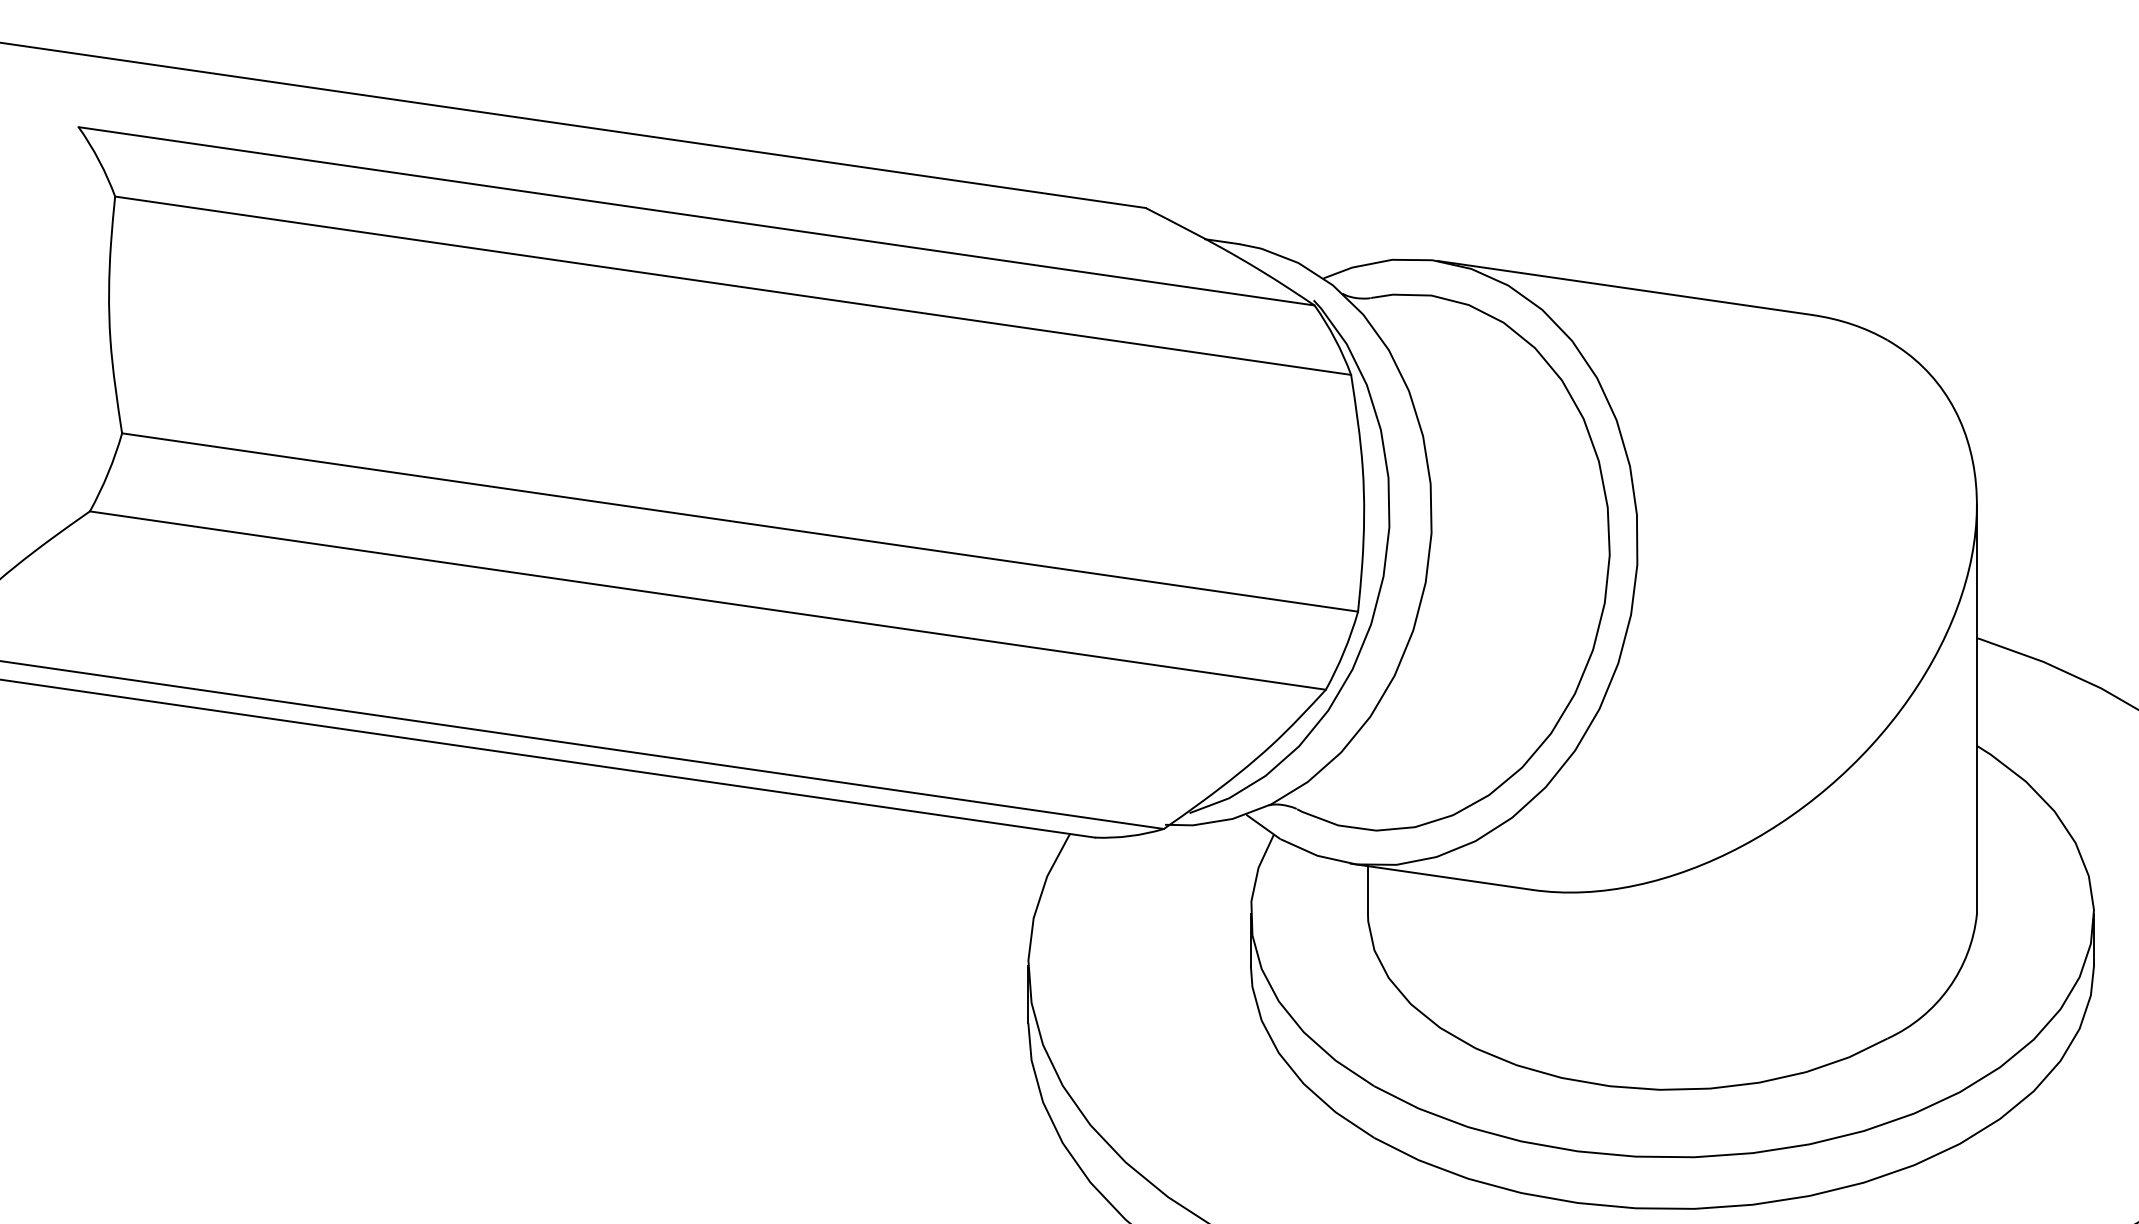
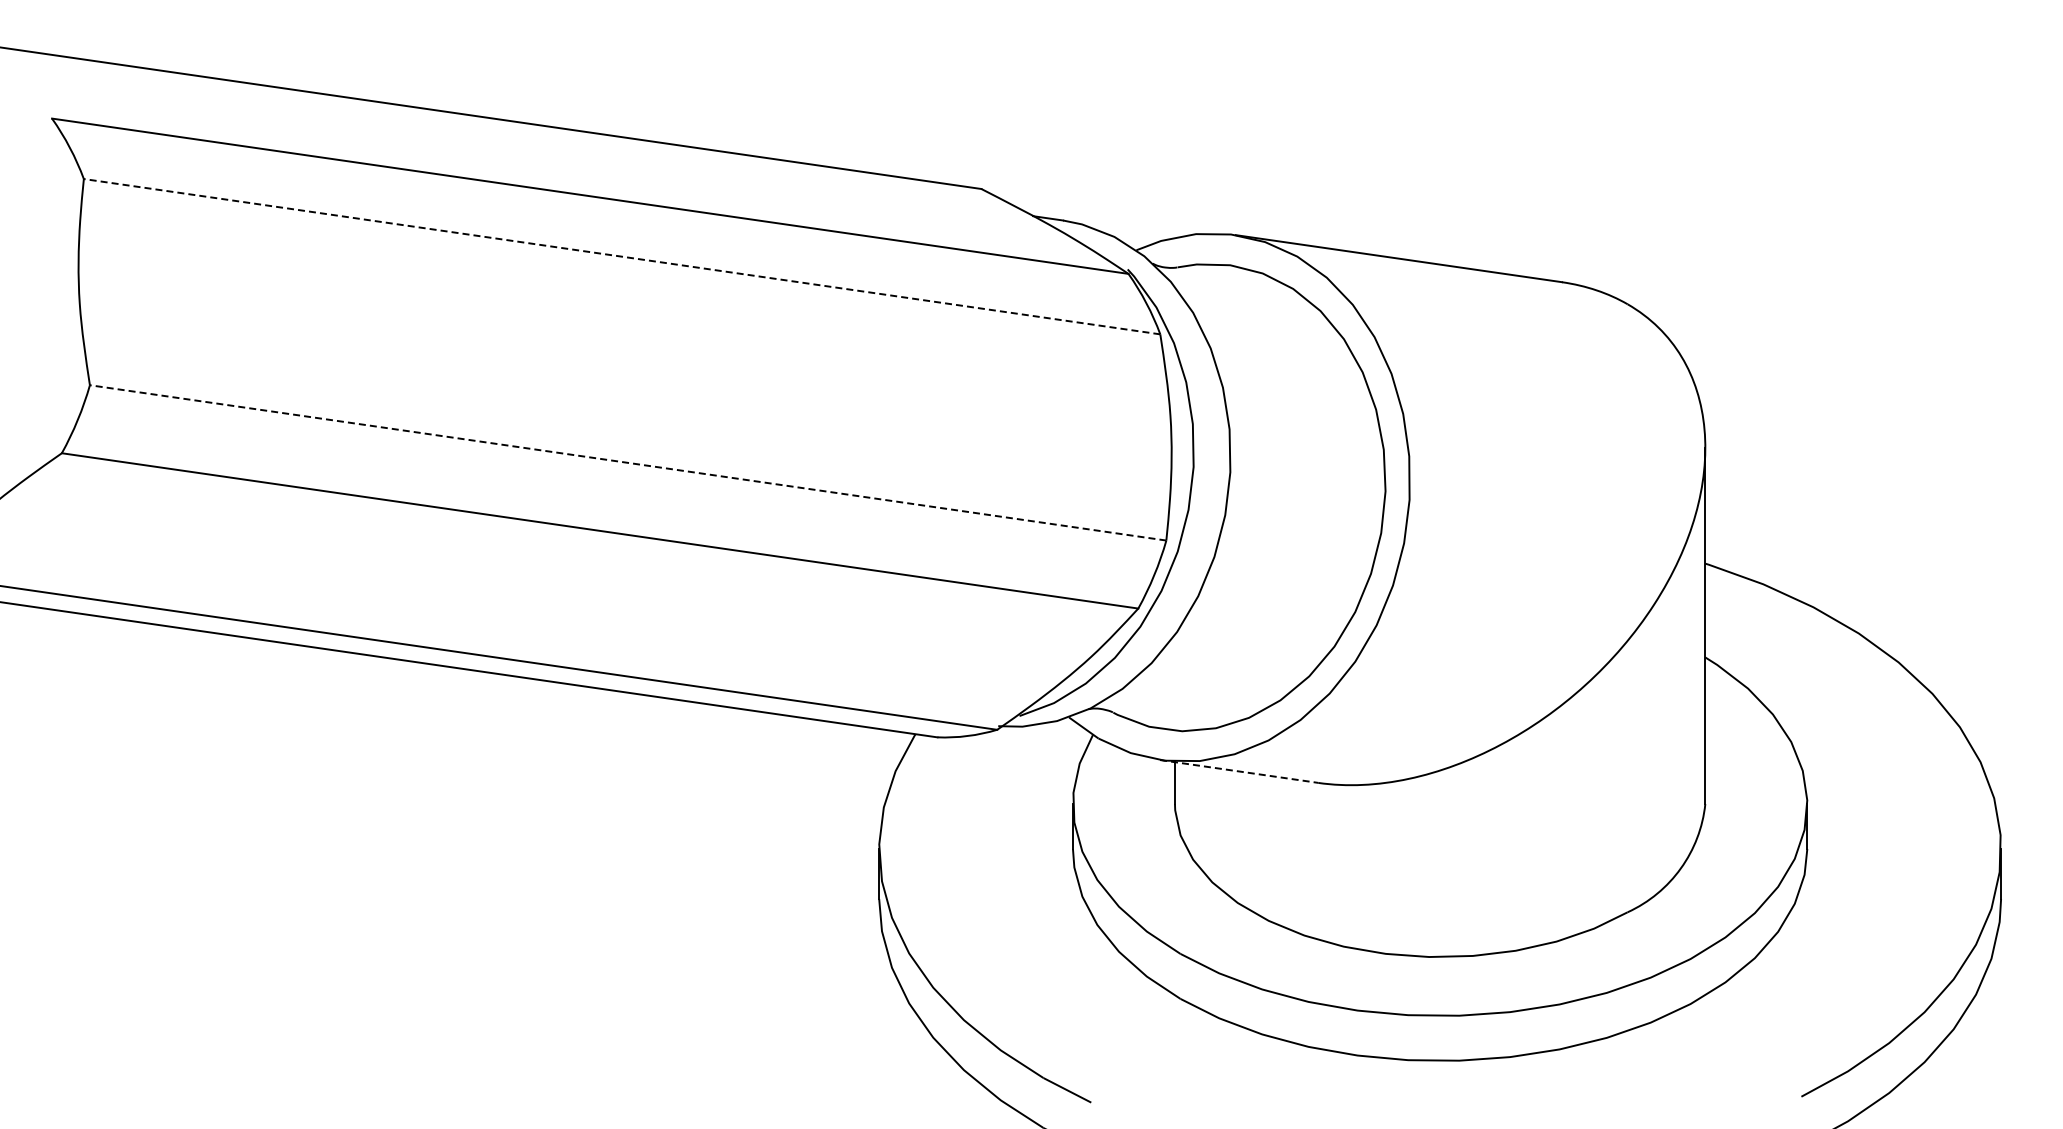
line: (733, 285) -> (622, 256), solid -> dashed
line: (740, 522) -> (628, 462), solid -> dashed
line: (1442, 876) -> (1239, 771), solid -> dashed

